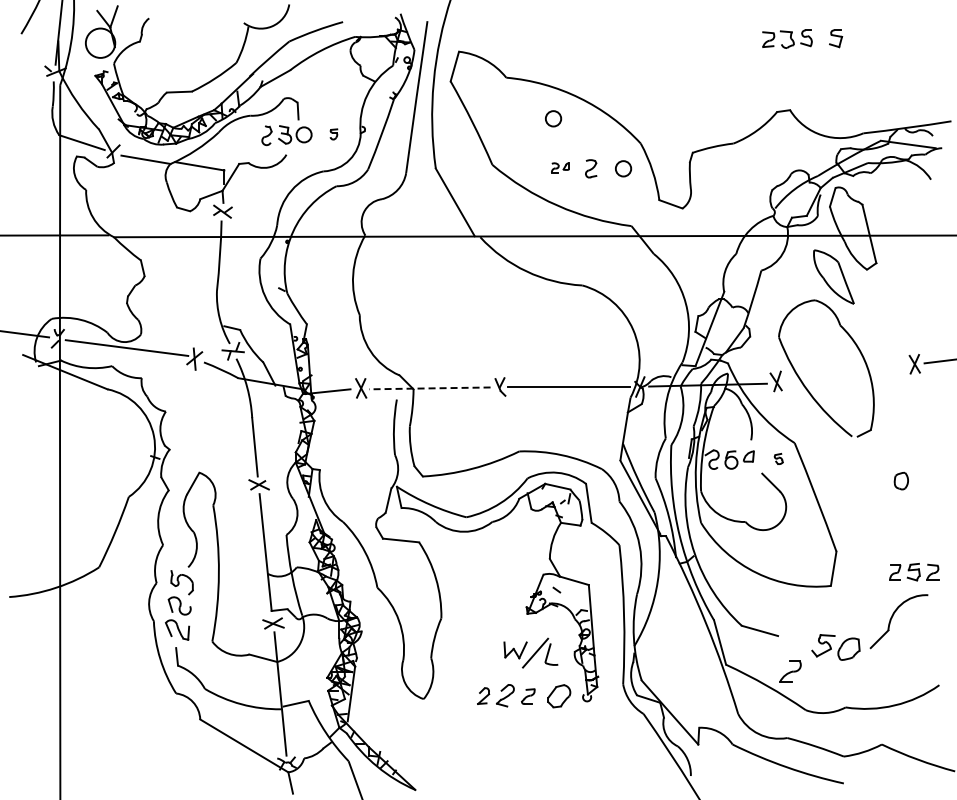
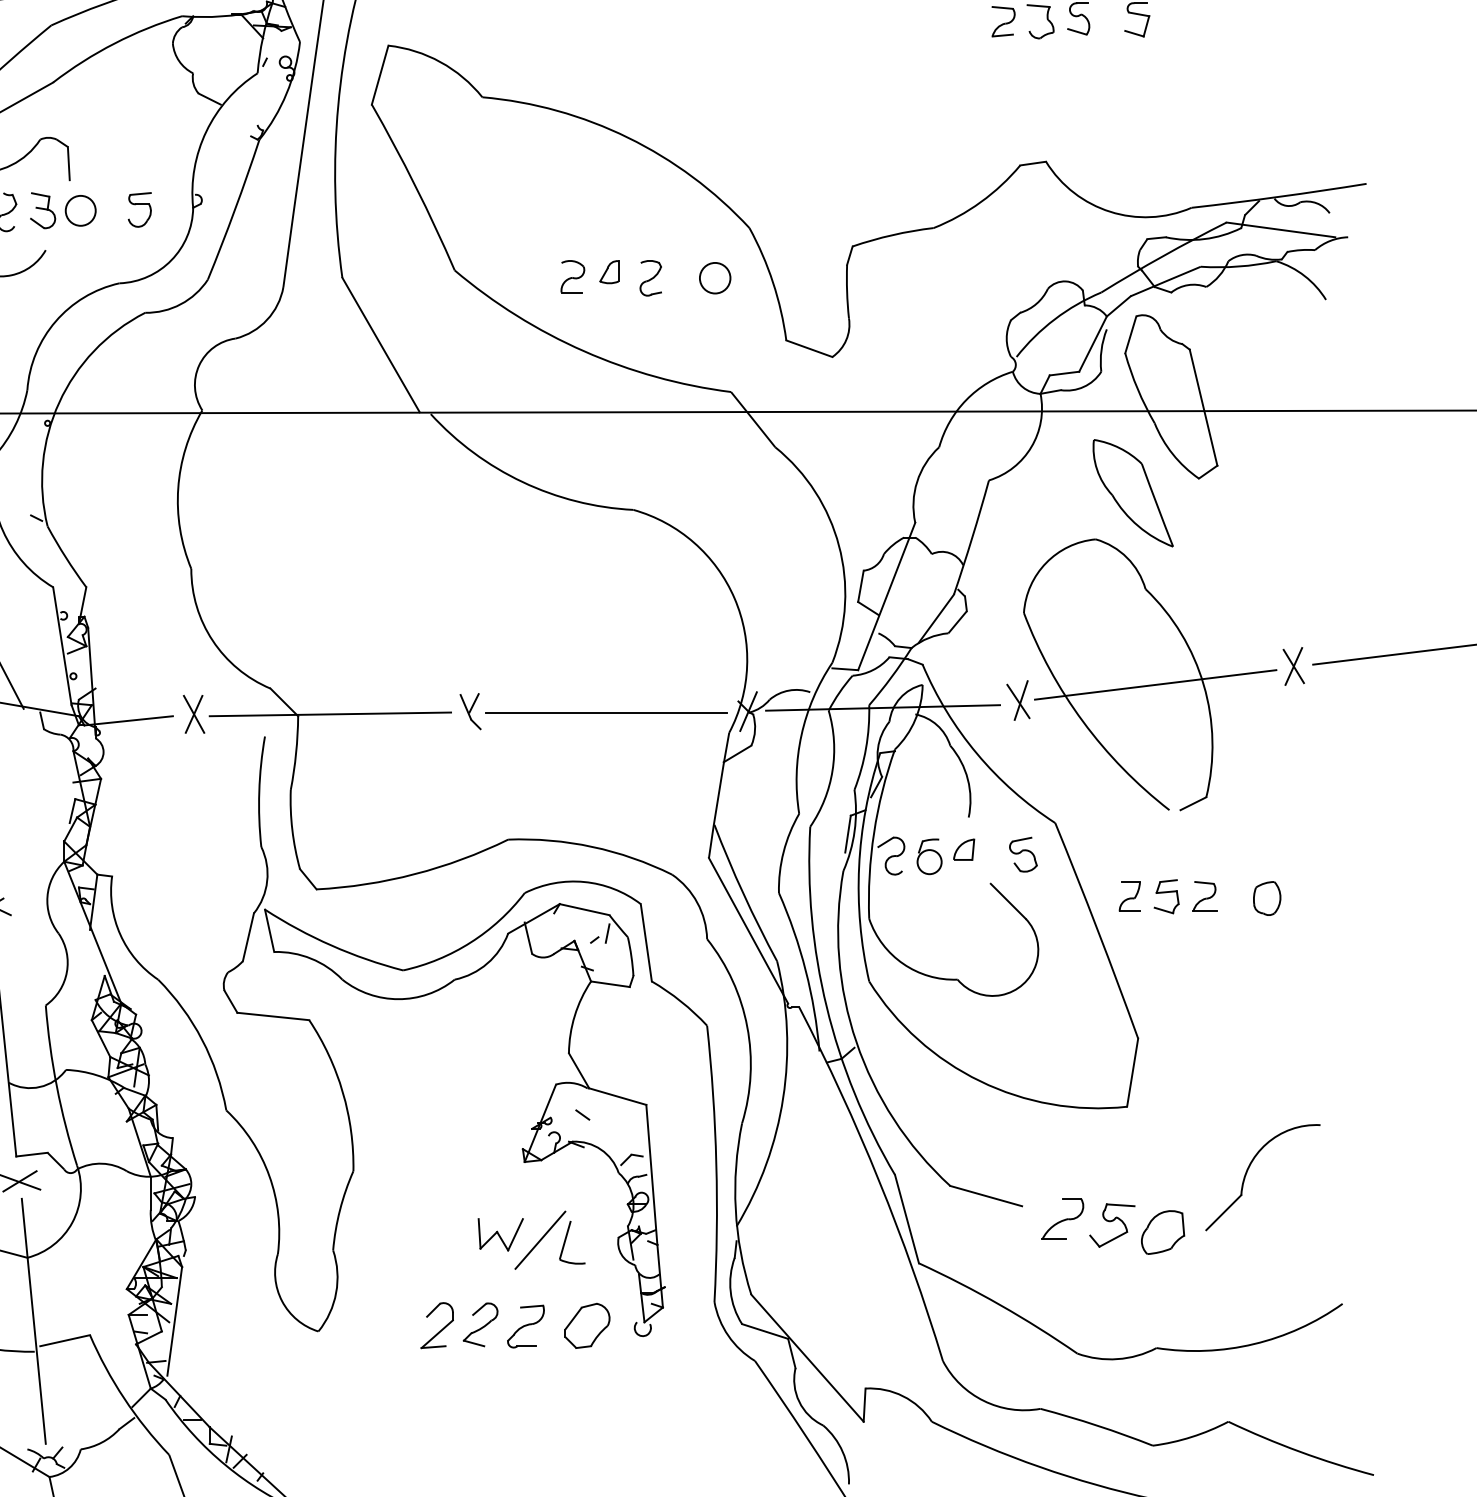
circle: (553, 118) -> (576, 178), removed
part: (333, 134) -> (139, 210), size x1.67
part: (560, 167) -> (590, 275), size x1.67
line: (845, 373) -> (1156, 684), added
line: (429, 388) -> (329, 714), dashed -> solid
part: (778, 458) -> (1023, 853), size x1.67
part: (914, 571) -> (1168, 895), moved
part: (790, 671) -> (1062, 1219), moved
part: (483, 695) -> (437, 1324), size x1.43
part: (528, 696) -> (526, 1326), size x1.43

